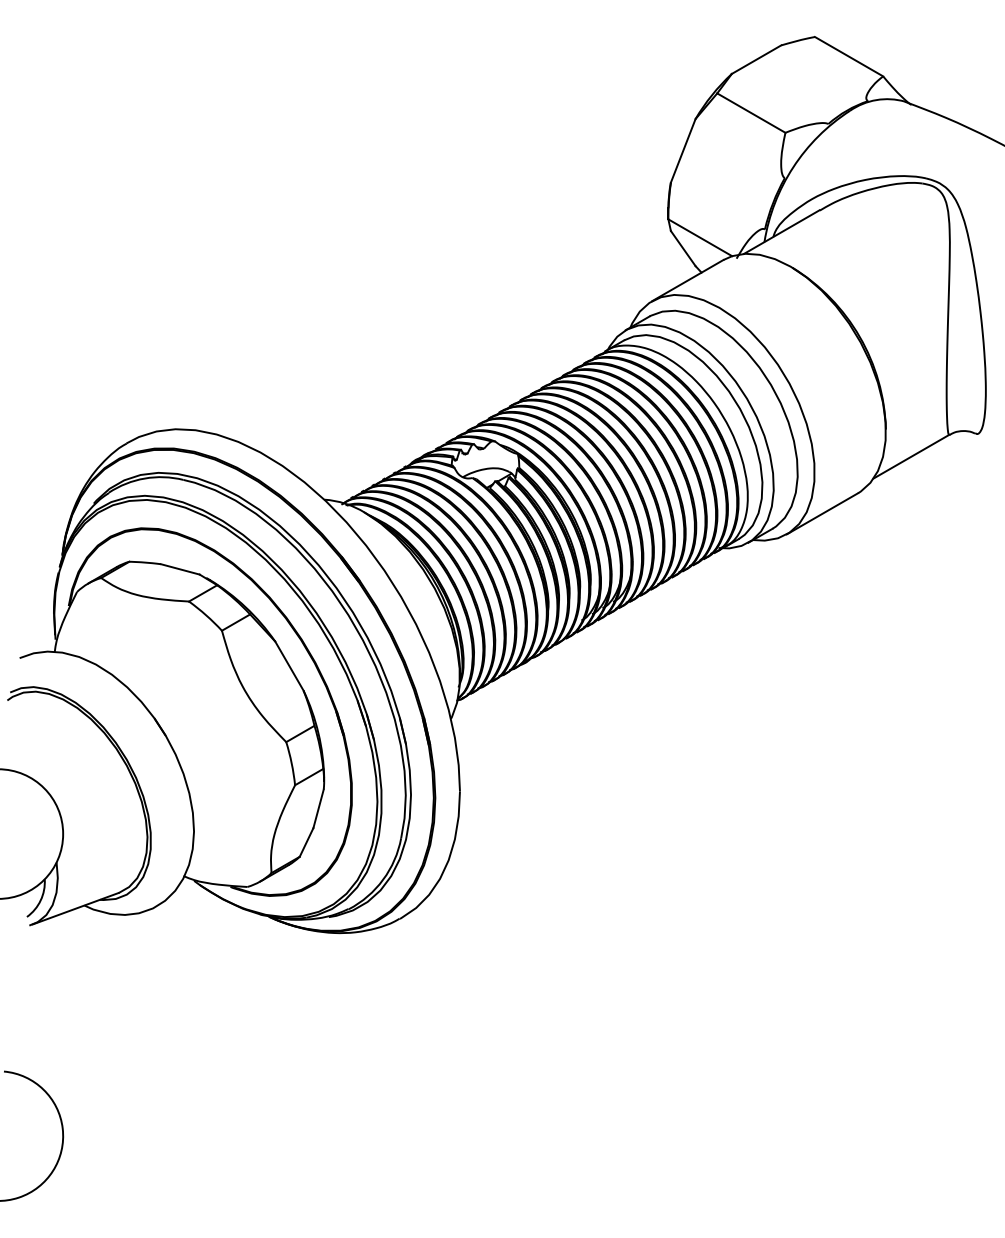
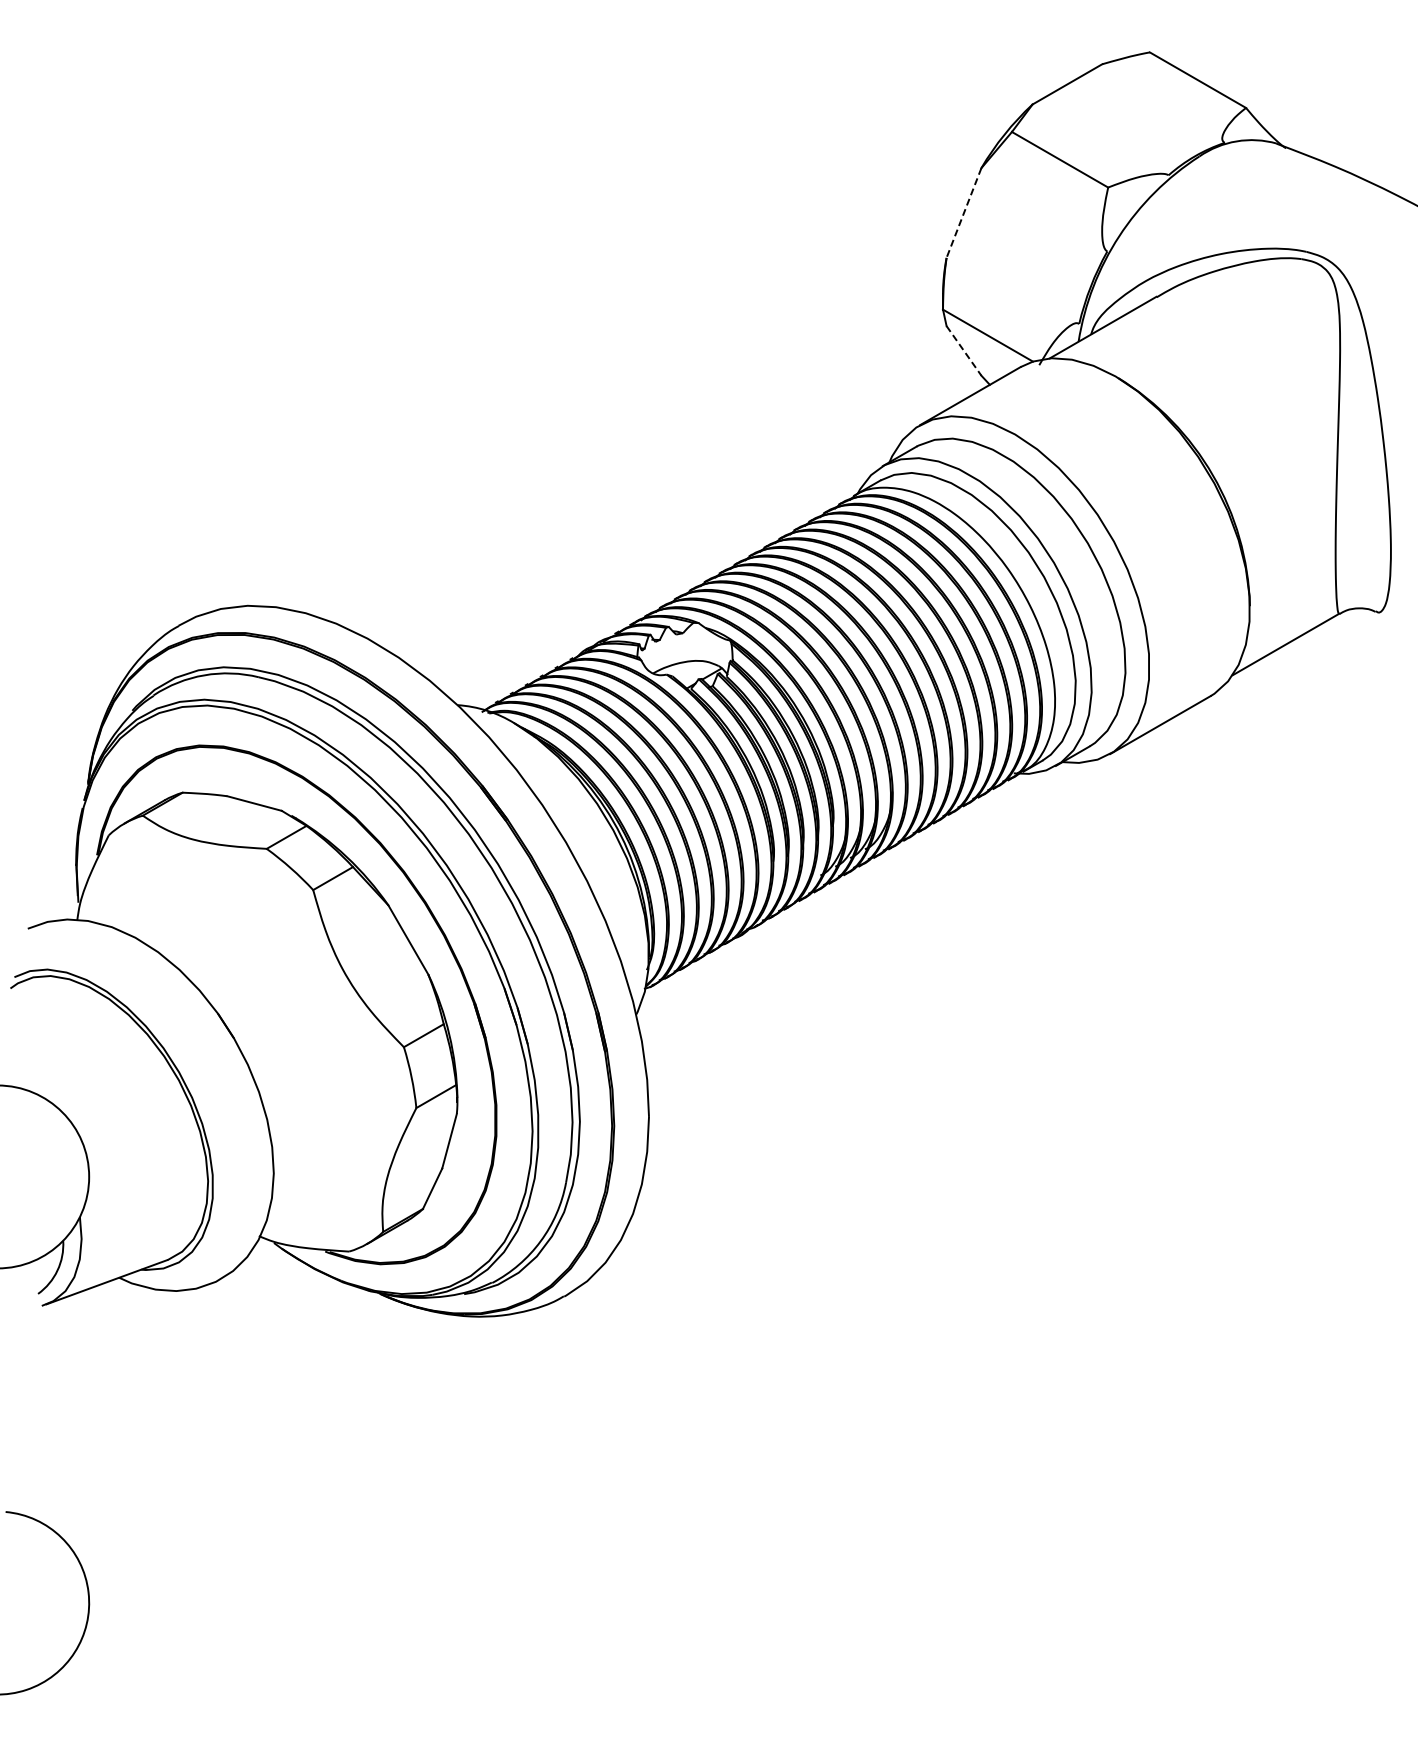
line: (682, 151) -> (963, 213), solid -> dashed
line: (683, 249) -> (964, 351), solid -> dashed

